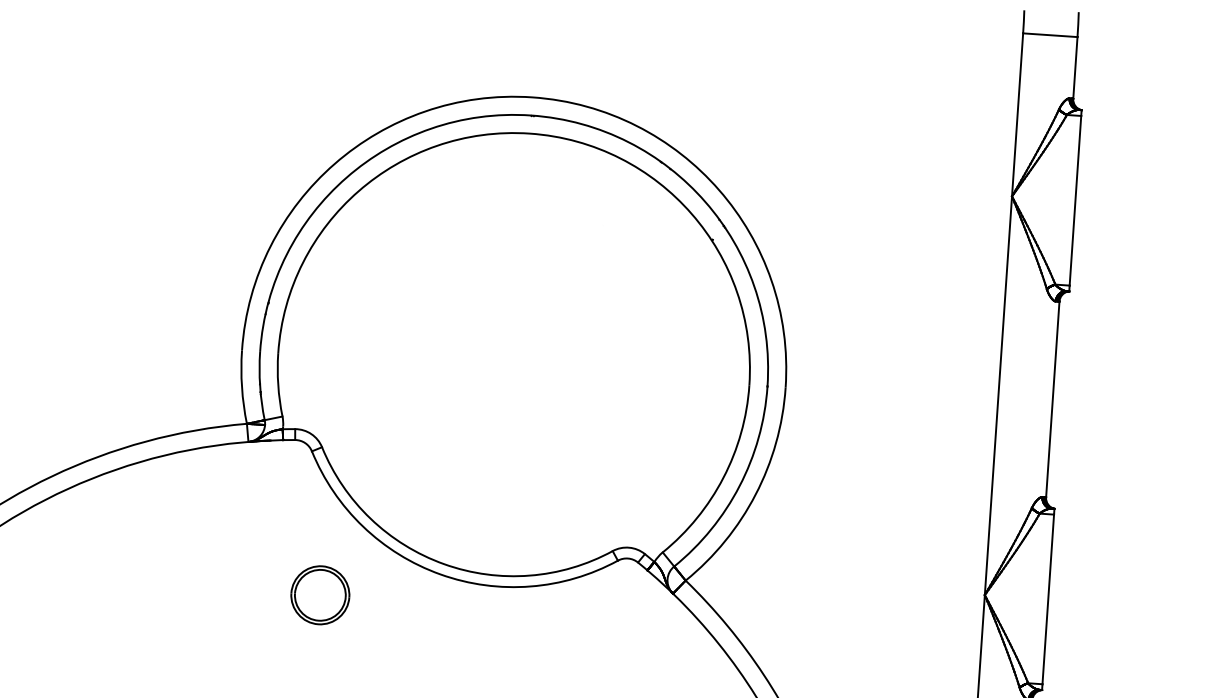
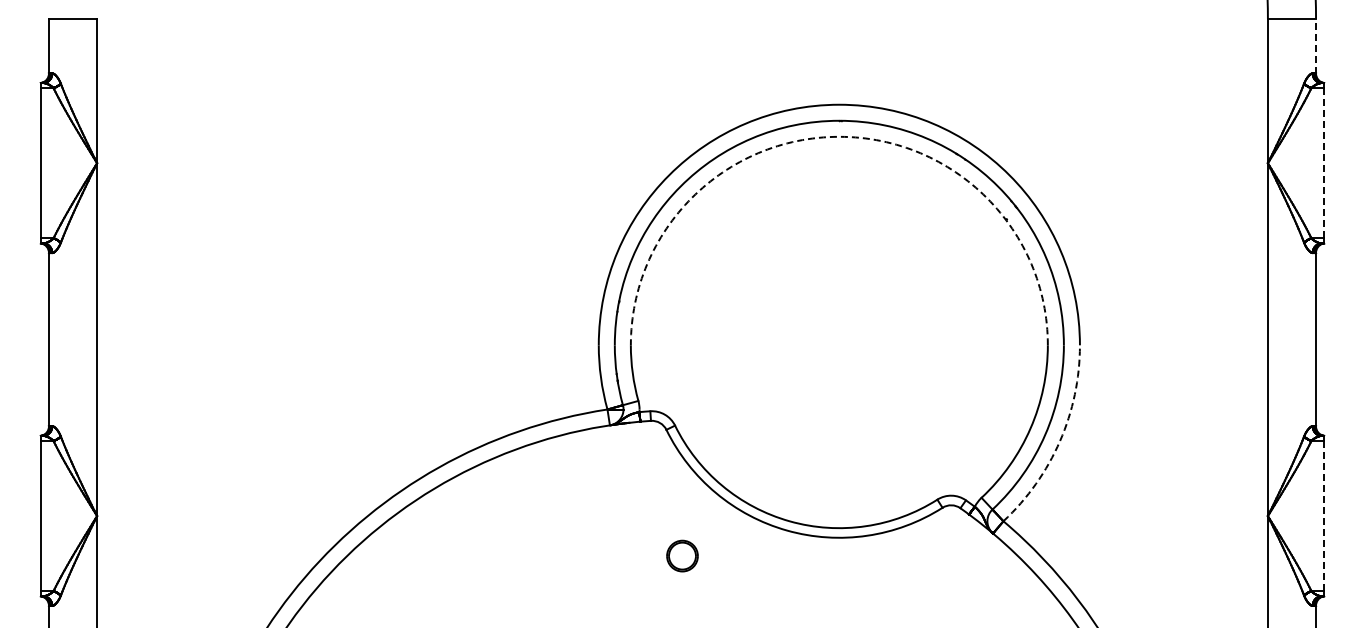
line: (1075, 67) -> (1316, 45), solid -> dashed
arc: (530, 133) -> (839, 136), solid -> dashed
line: (1075, 201) -> (1324, 163), solid -> dashed
arc: (755, 494) -> (1059, 441), solid -> dashed
part: (320, 594) -> (682, 555), size x0.6
line: (1048, 599) -> (1324, 516), solid -> dashed

